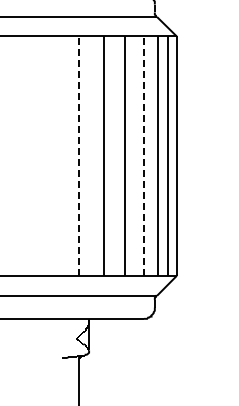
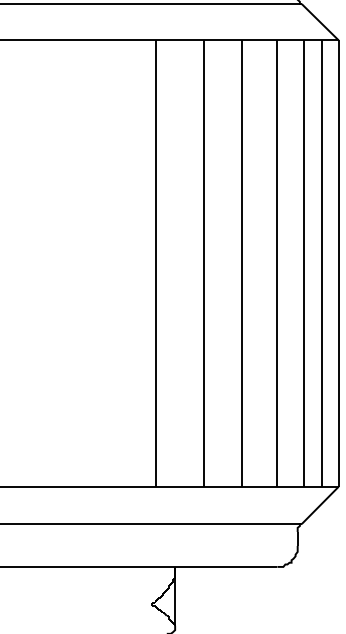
line: (79, 156) -> (157, 264), dashed -> solid
line: (143, 156) -> (276, 264), dashed -> solid

